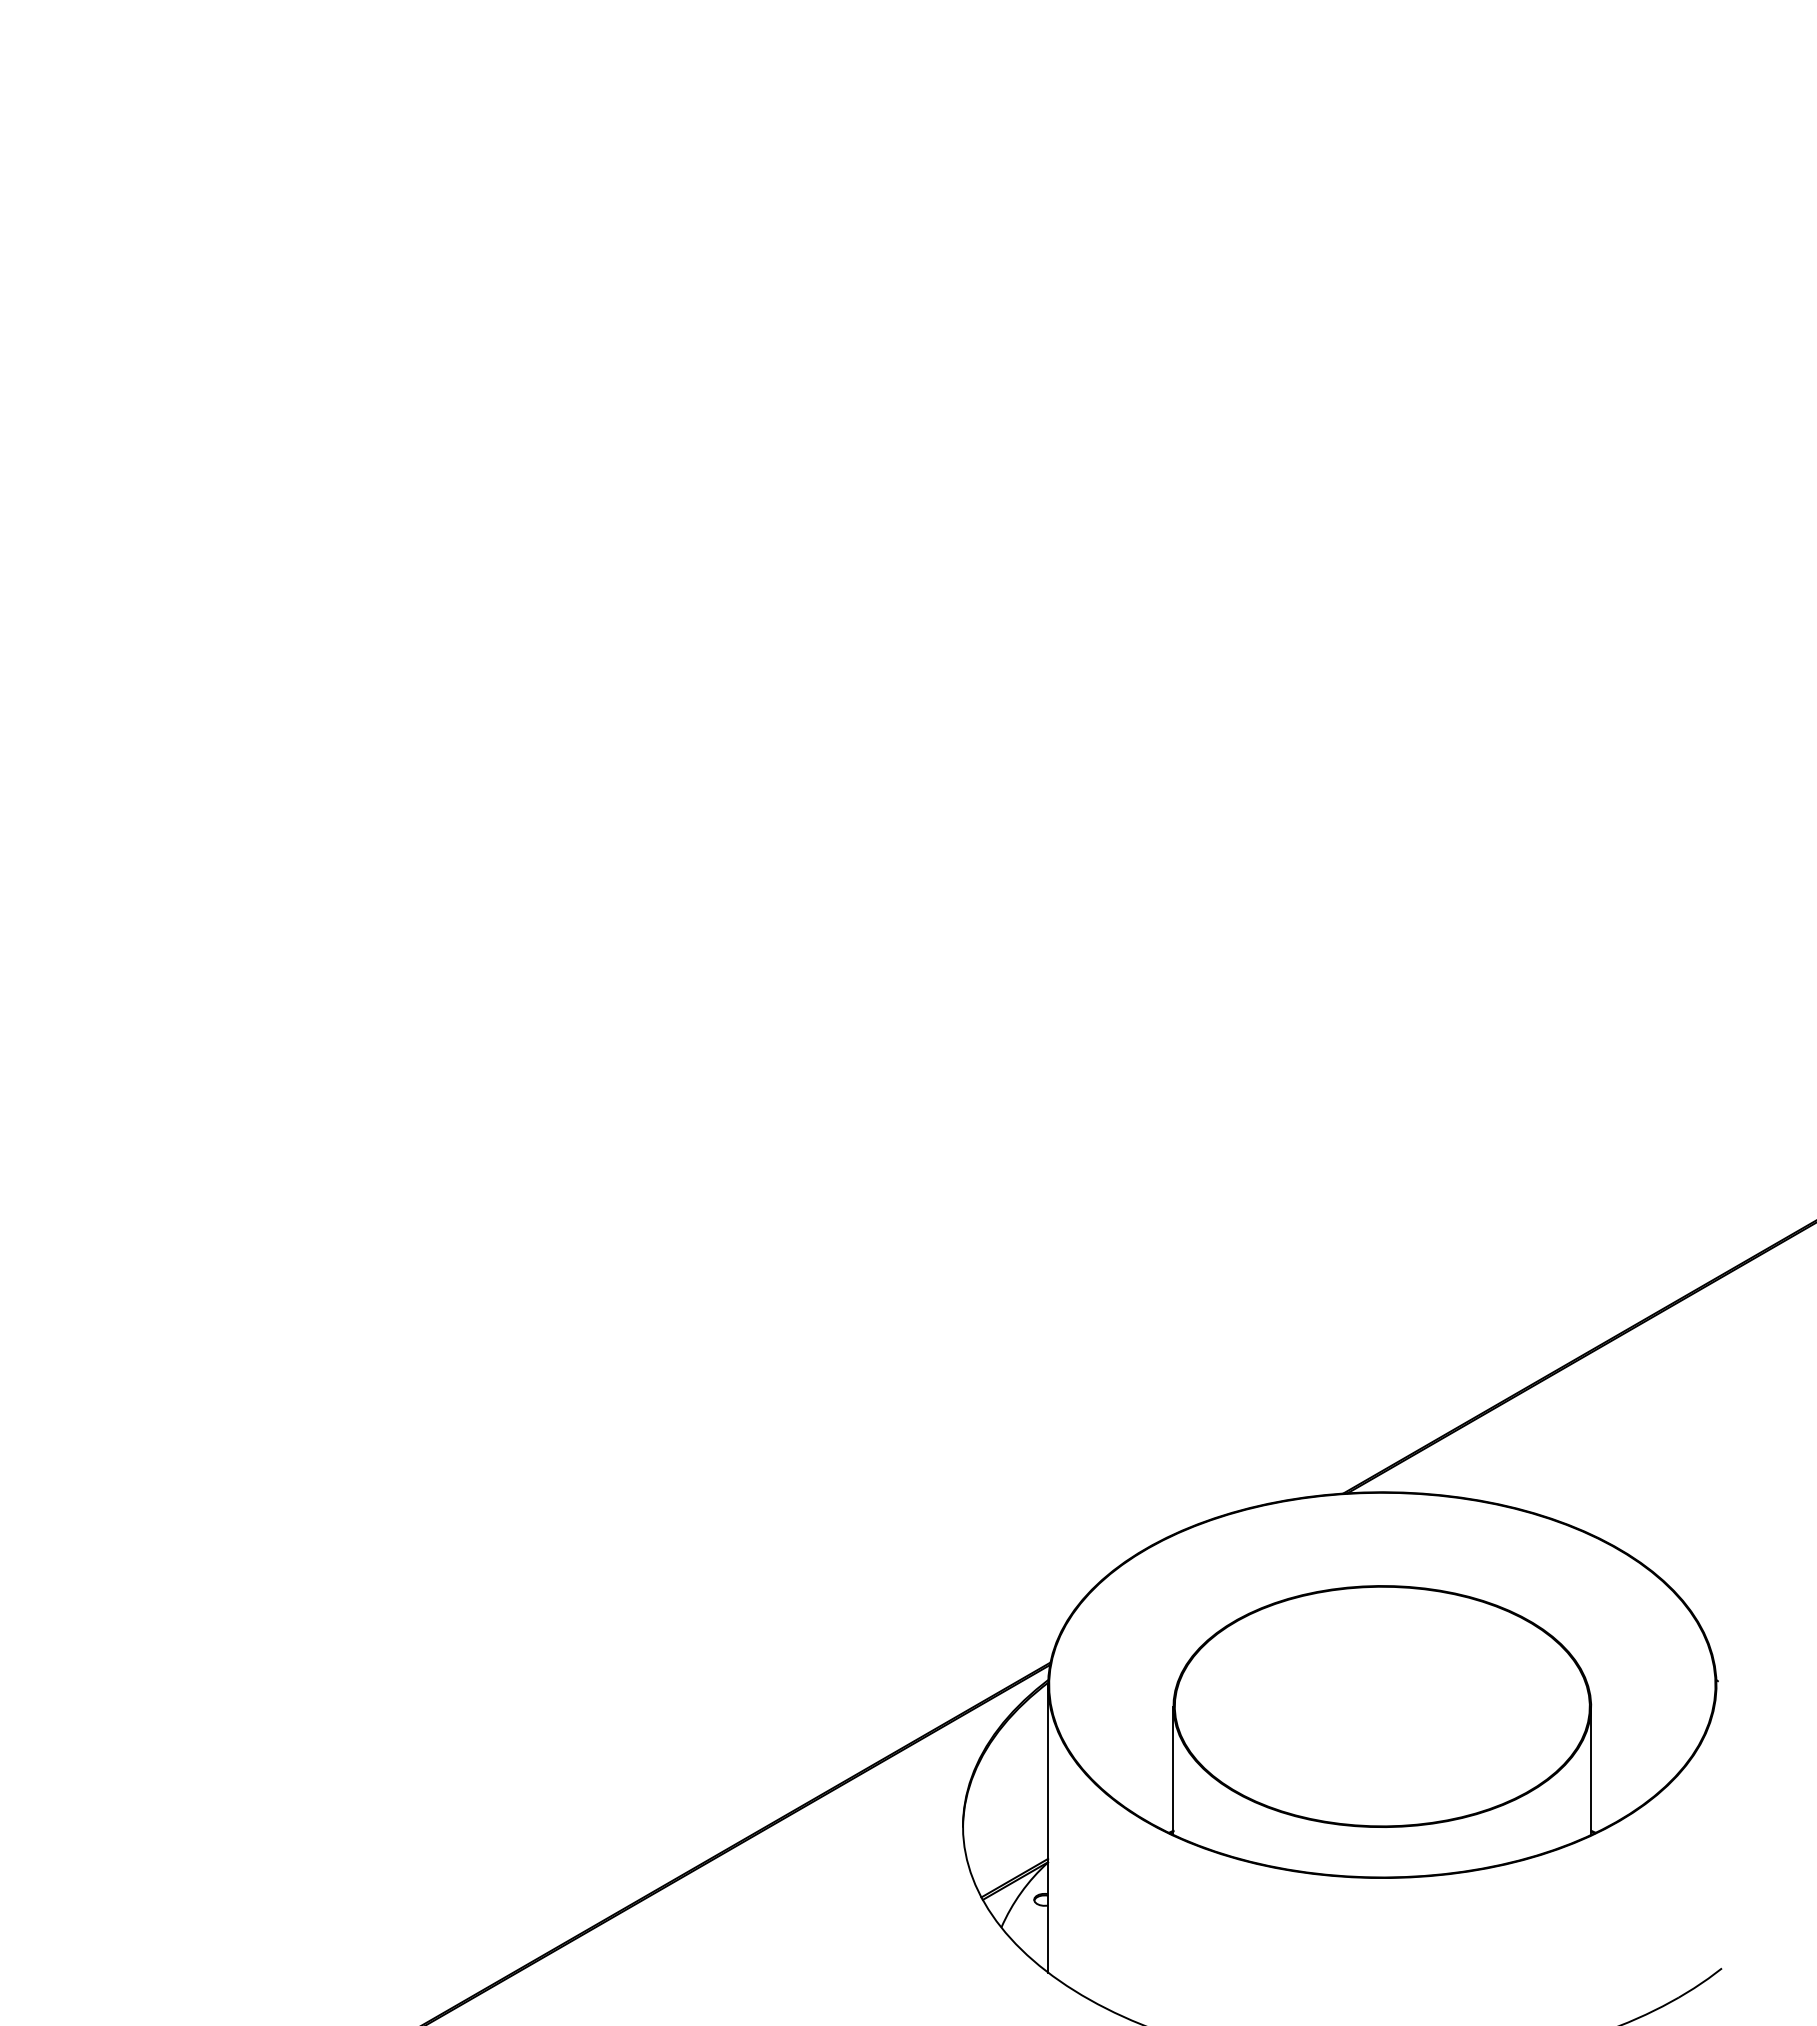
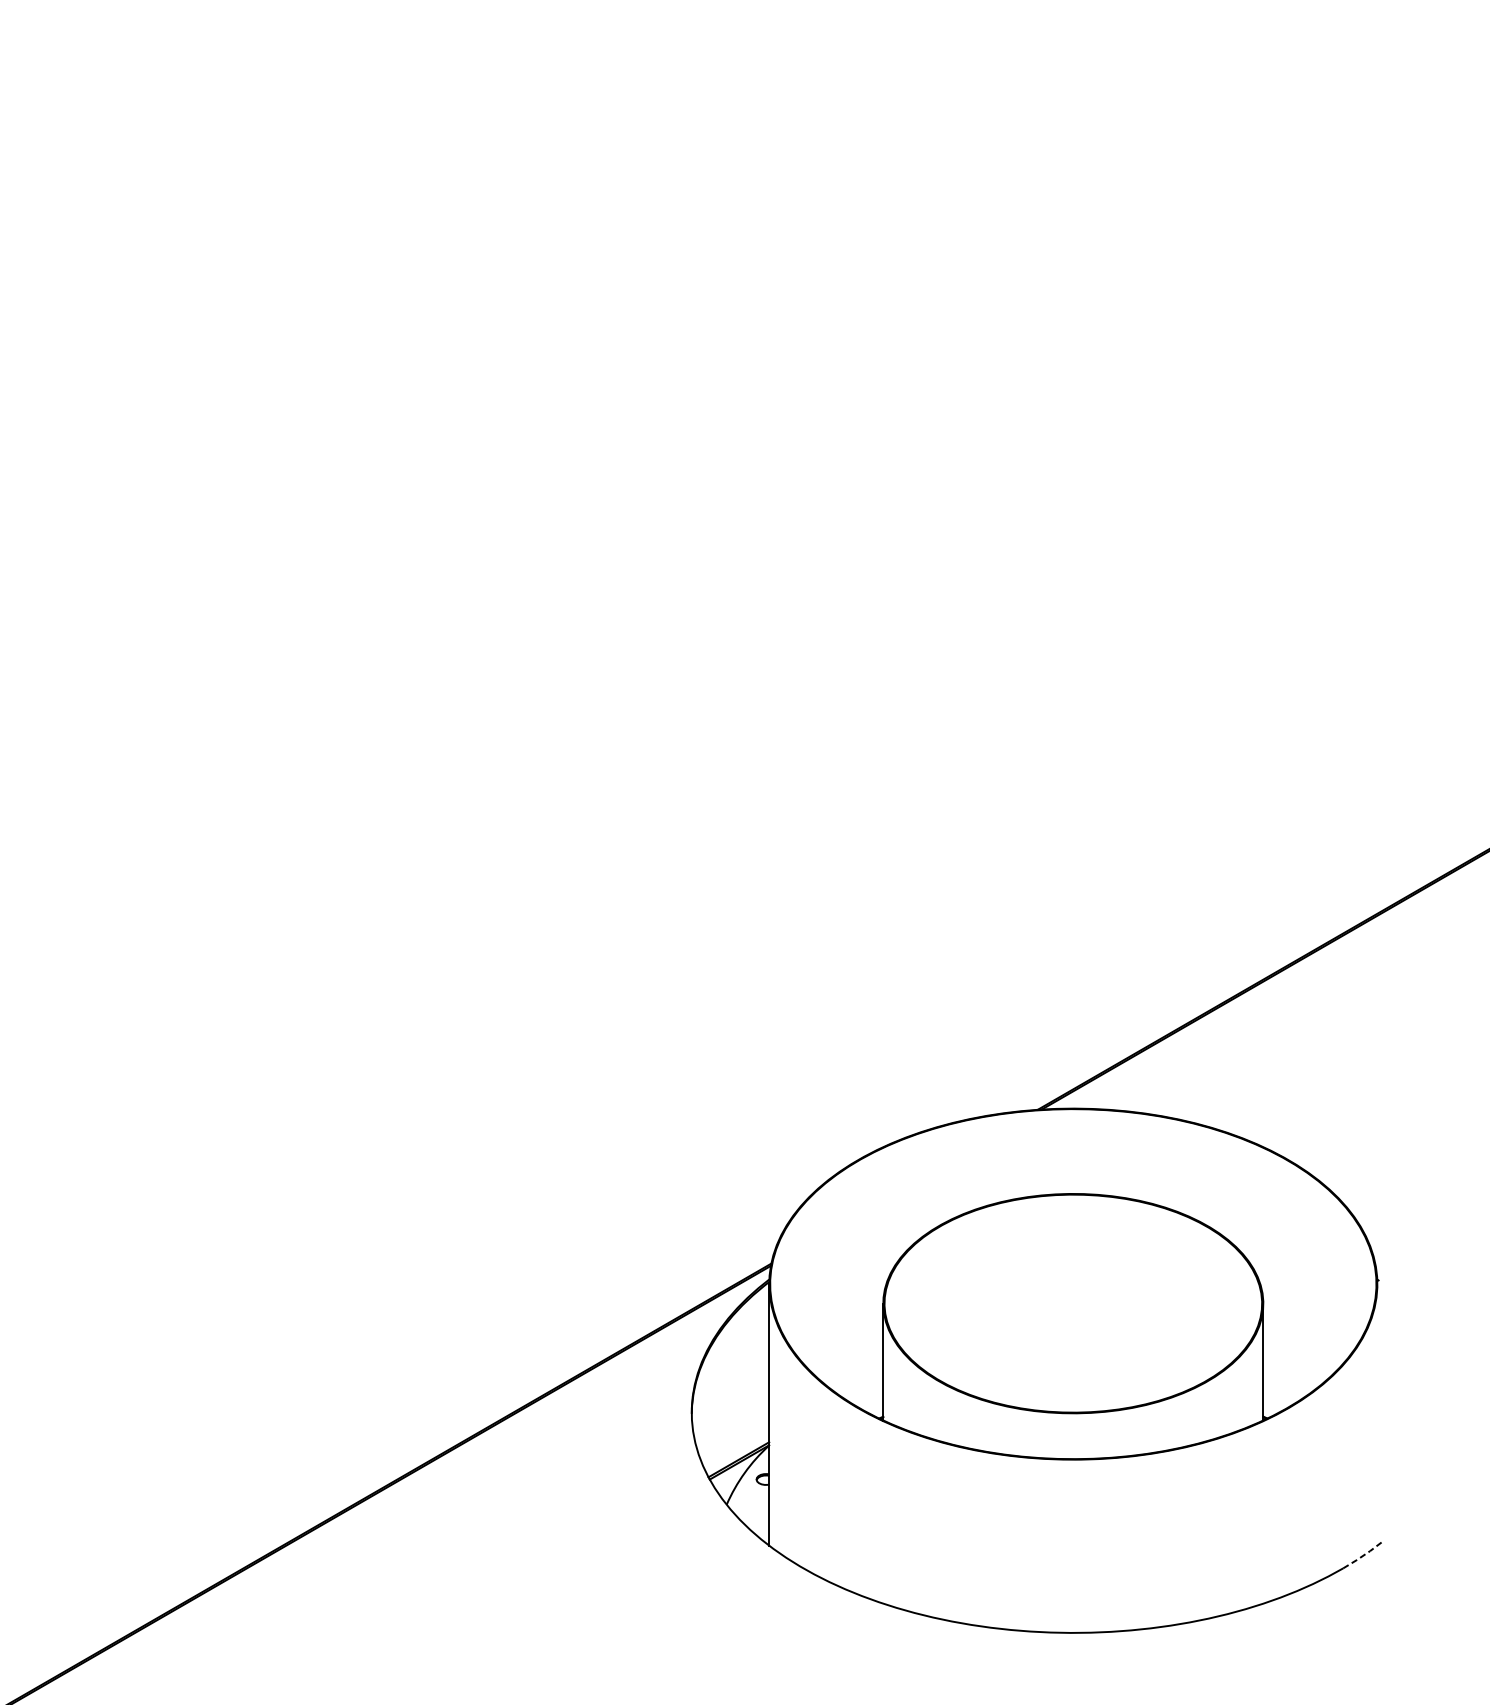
line: (1701, 1983) -> (1363, 1555), solid -> dashed

